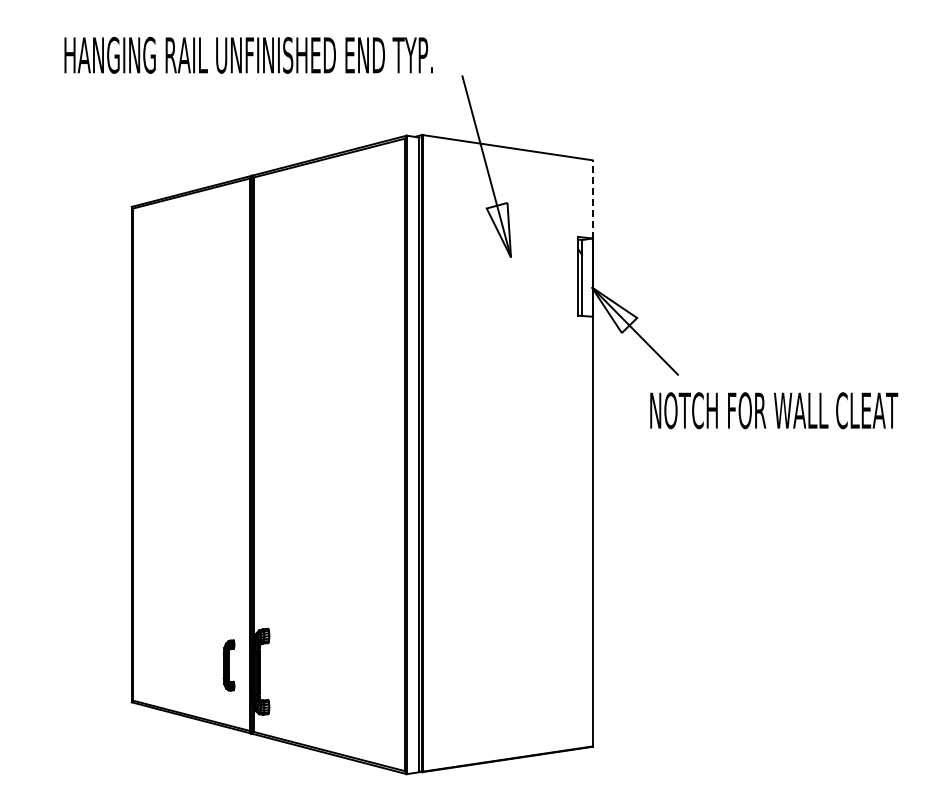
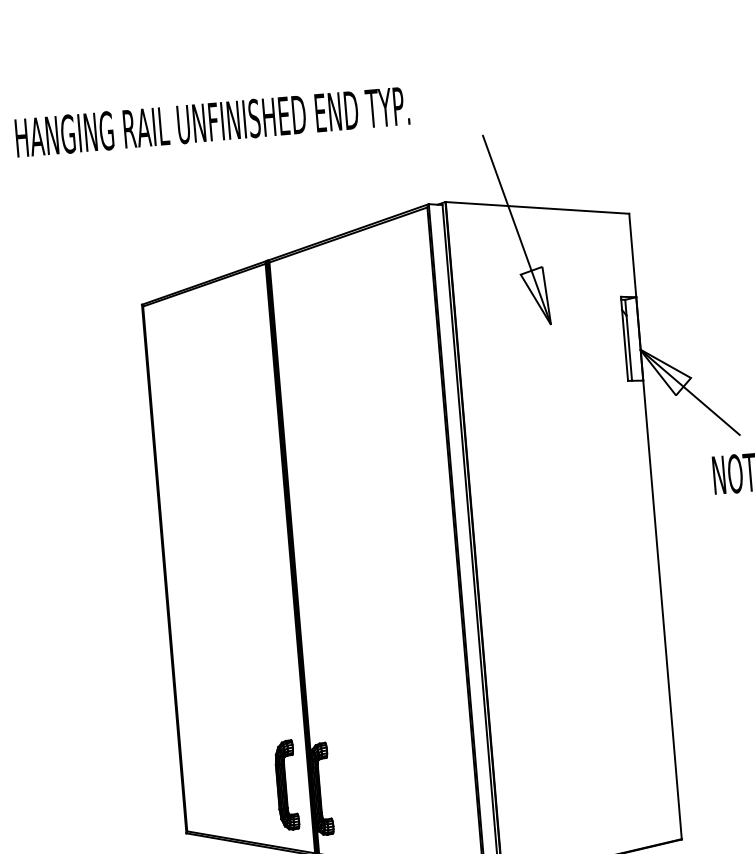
text: (248, 54) -> (212, 121), moved
line: (592, 198) -> (632, 254), dashed -> solid
part: (228, 665) -> (286, 785), size x1.67

